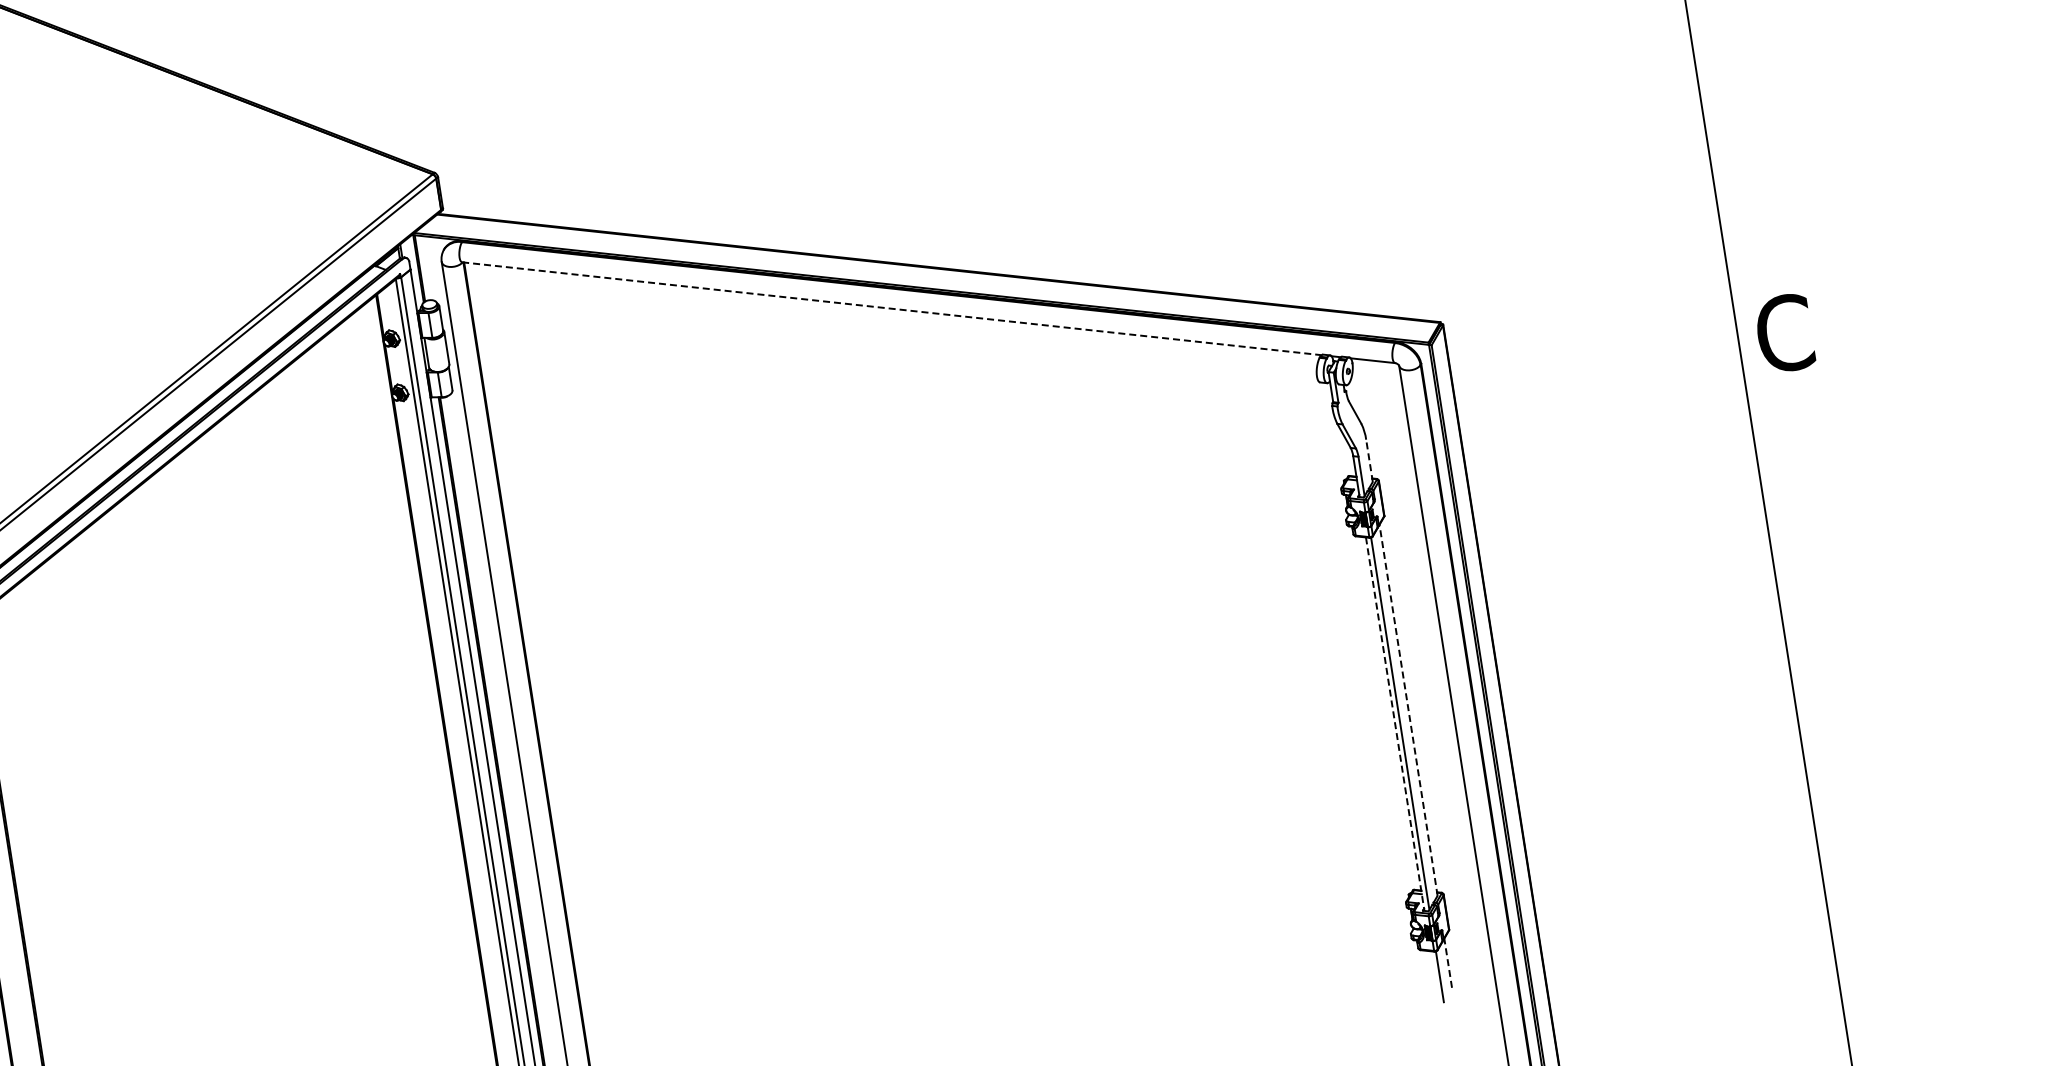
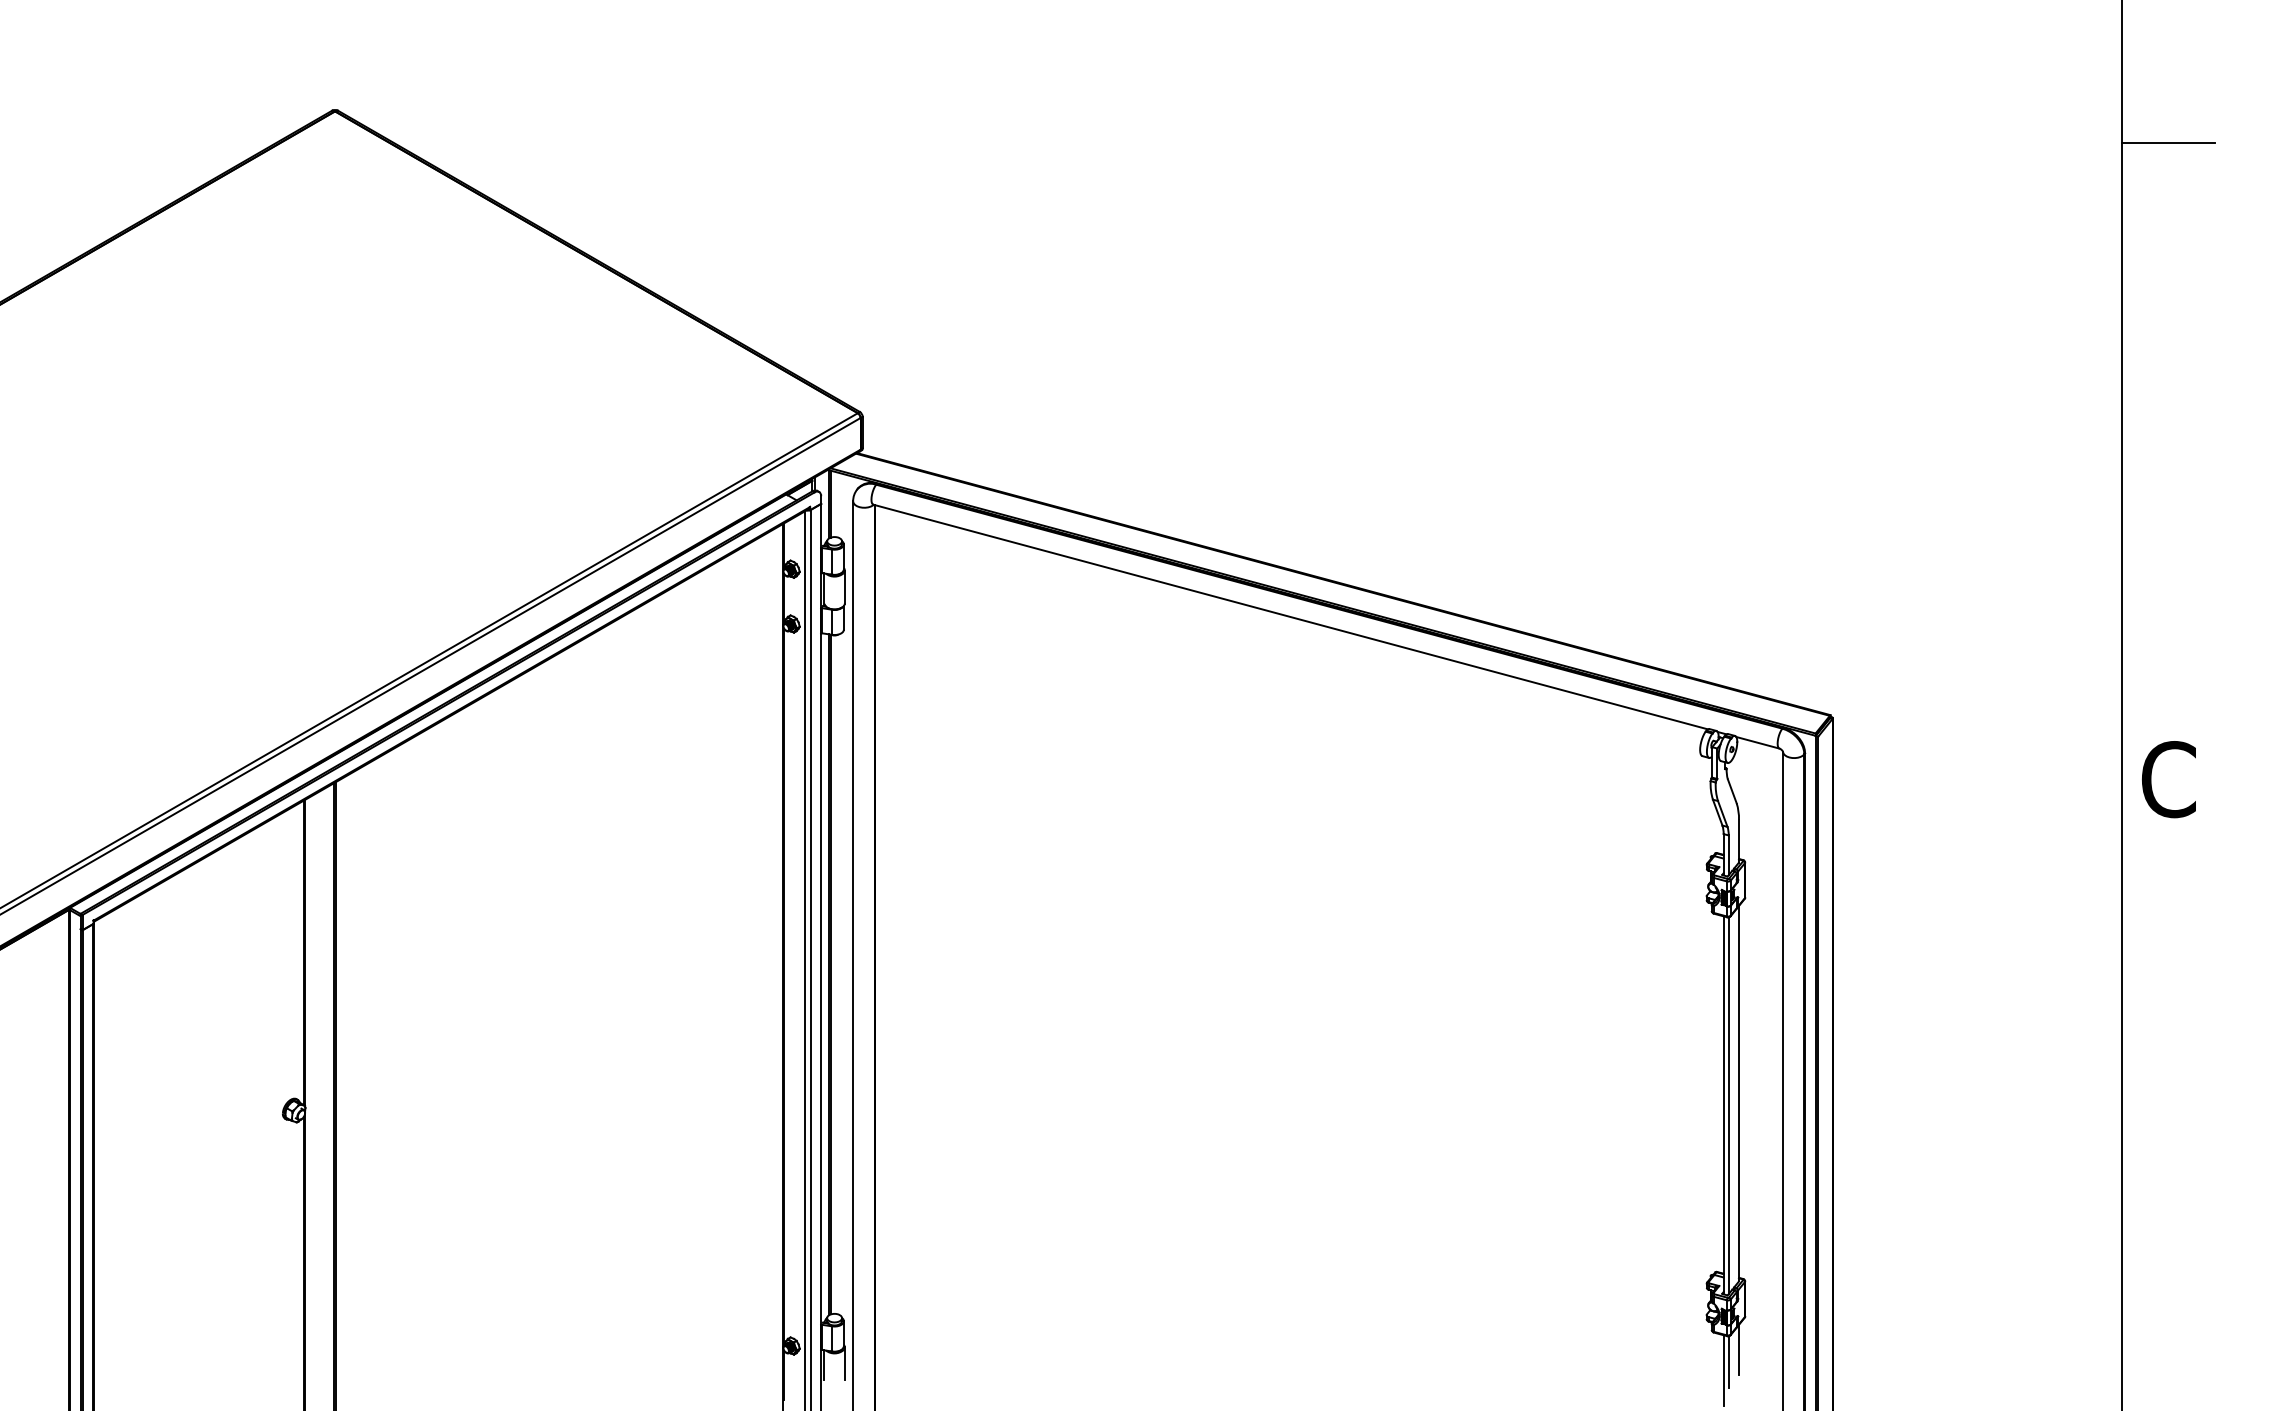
line: (892, 309) -> (1291, 617), dashed -> solid
line: (1369, 460) -> (1739, 840), dashed -> solid
line: (1409, 710) -> (1739, 1093), dashed -> solid
line: (1395, 724) -> (1723, 1105), dashed -> solid
line: (1448, 962) -> (1739, 1349), dashed -> solid
line: (1436, 986) -> (1723, 1370), added

